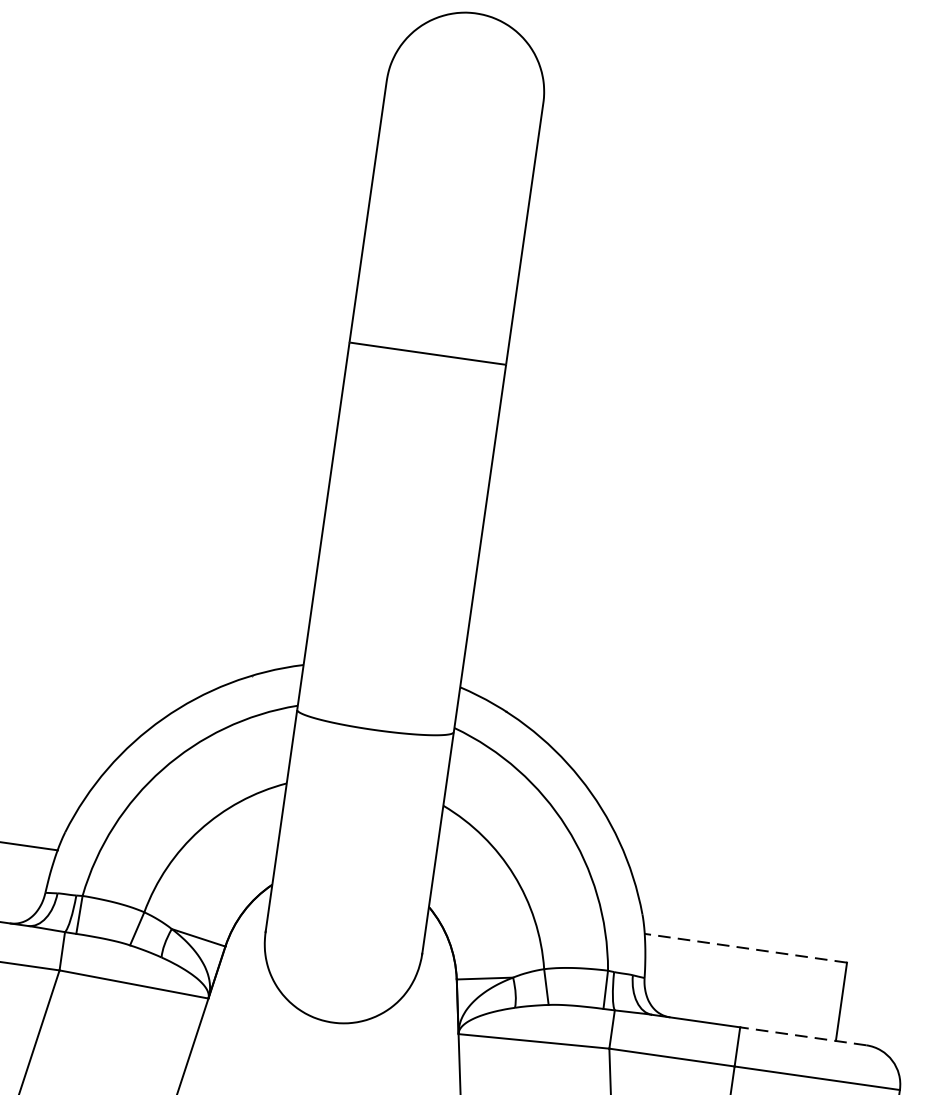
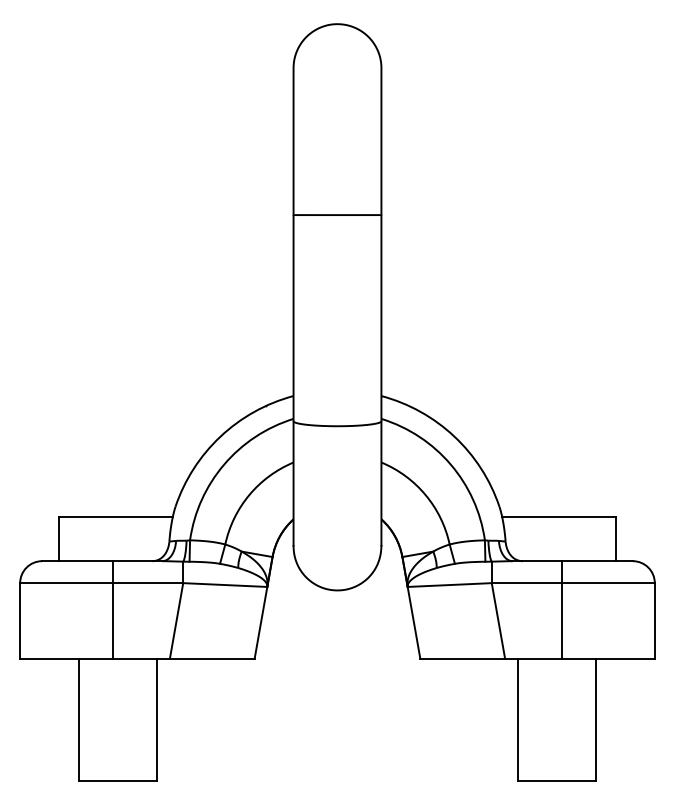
line: (744, 948) -> (558, 517), dashed -> solid
line: (801, 1036) -> (596, 561), dashed -> solid

